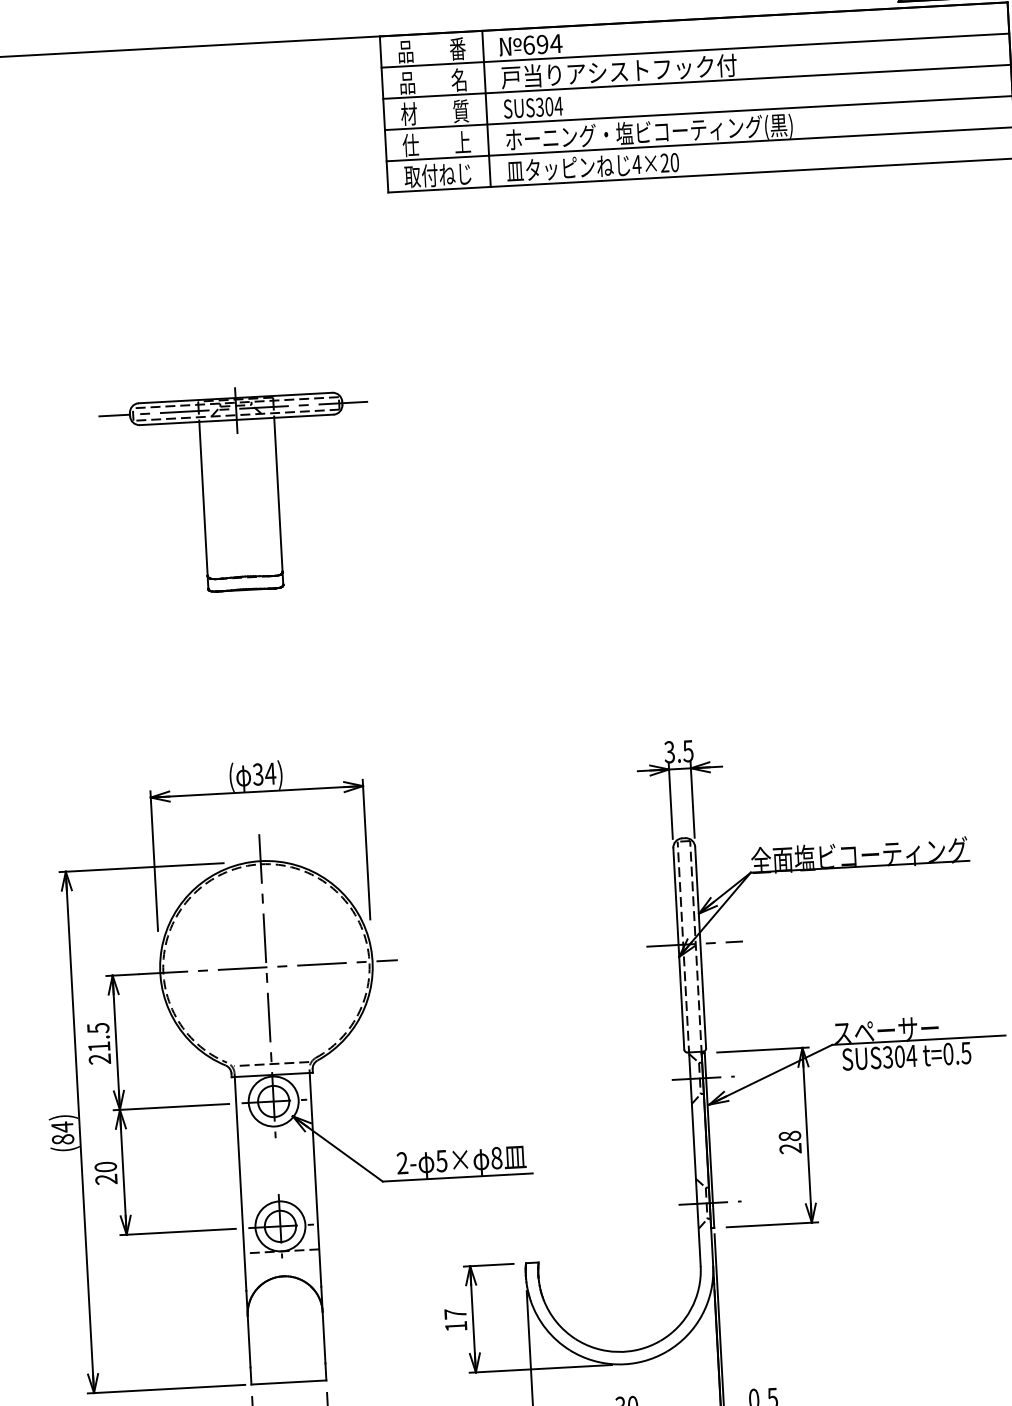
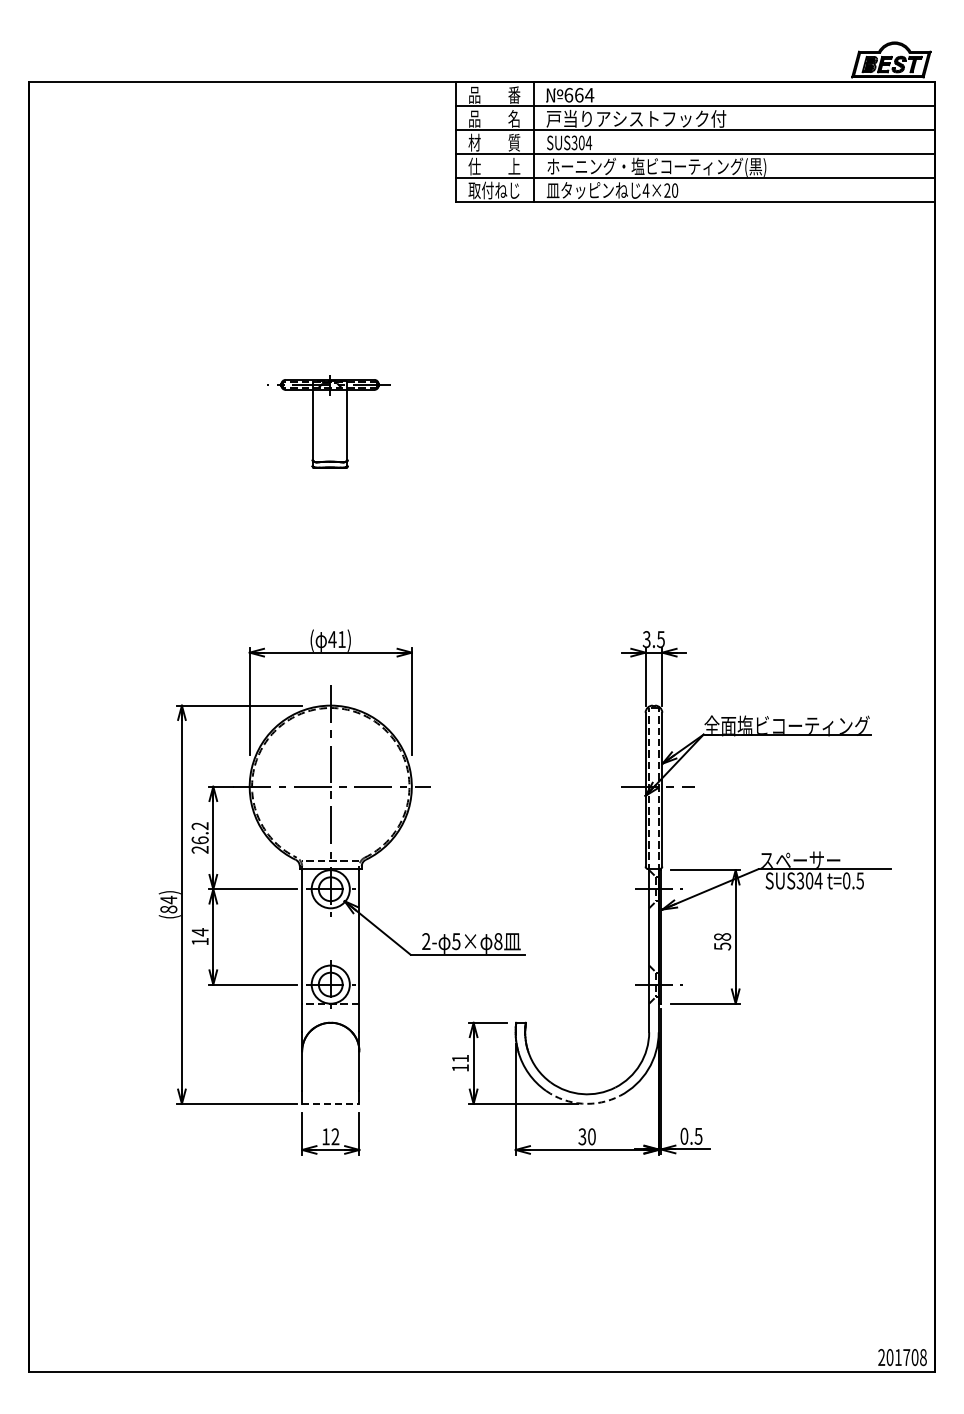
text: (542, 43) -> (579, 94), 694 -> 664
part: (237, 489) -> (328, 421), size x0.6
text: (264, 774) -> (337, 639), 34) -> 41)
text: (97, 1037) -> (199, 833), 21.5 -> 26.2
text: (790, 1148) -> (722, 946), 28 -> 58
text: (105, 1172) -> (199, 936), 20 -> 14
text: (455, 1313) -> (460, 1058), 17 -> 11
arc: (618, 1364) -> (582, 1103), solid -> dashed
line: (288, 1382) -> (330, 1103), solid -> dashed

